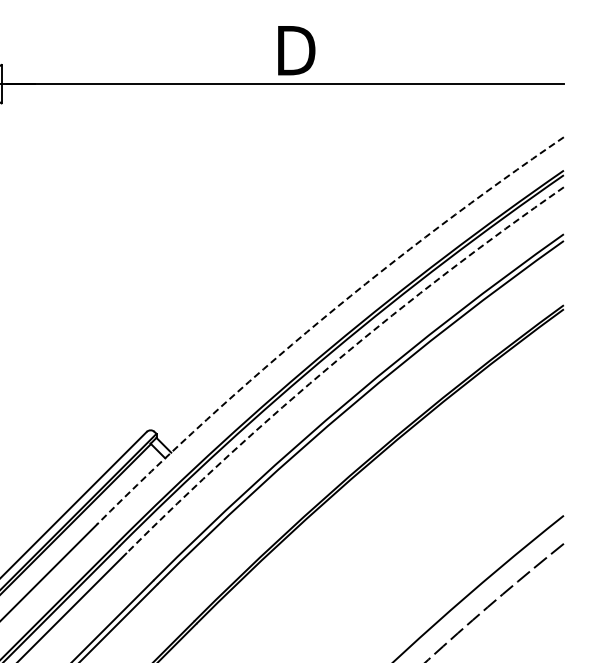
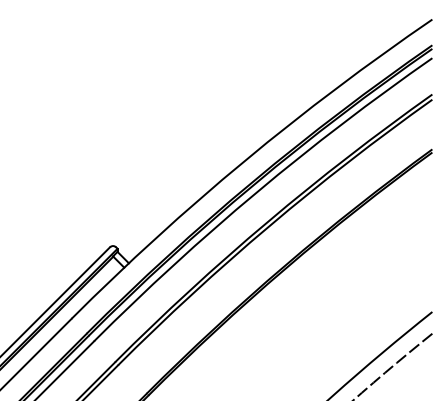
arc: (321, 320) -> (245, 161), dashed -> solid
arc: (336, 360) -> (256, 192), dashed -> solid

